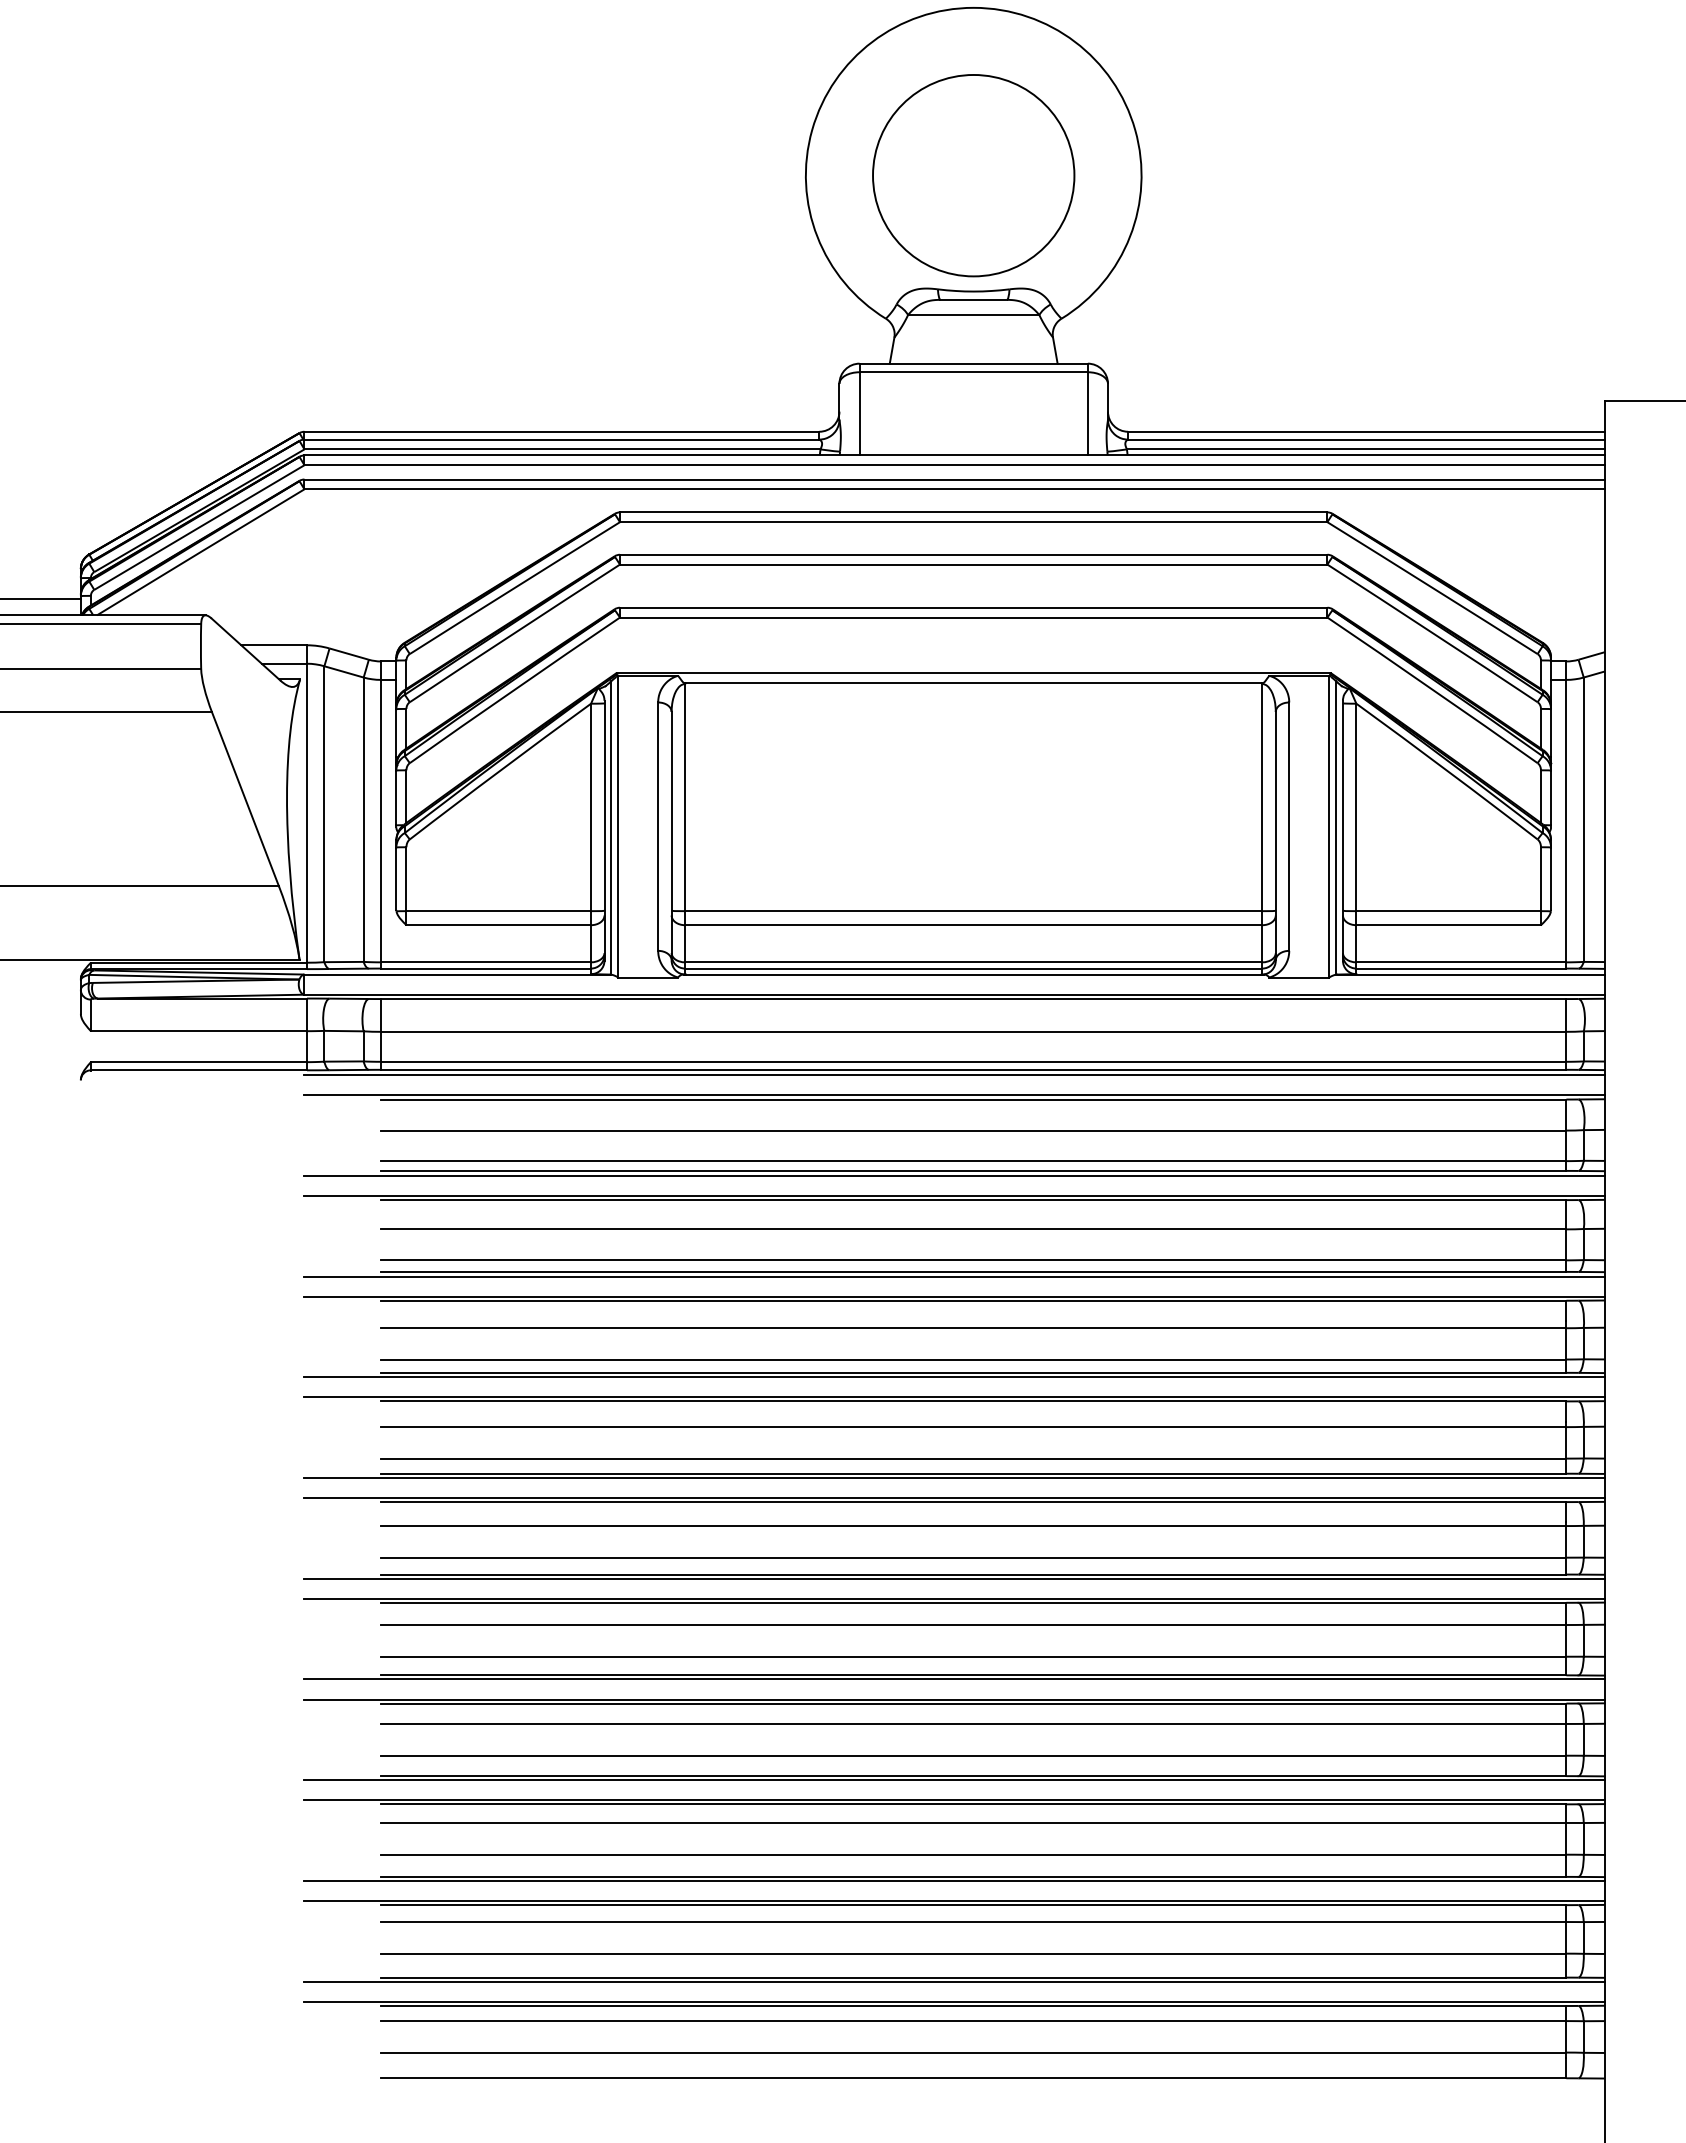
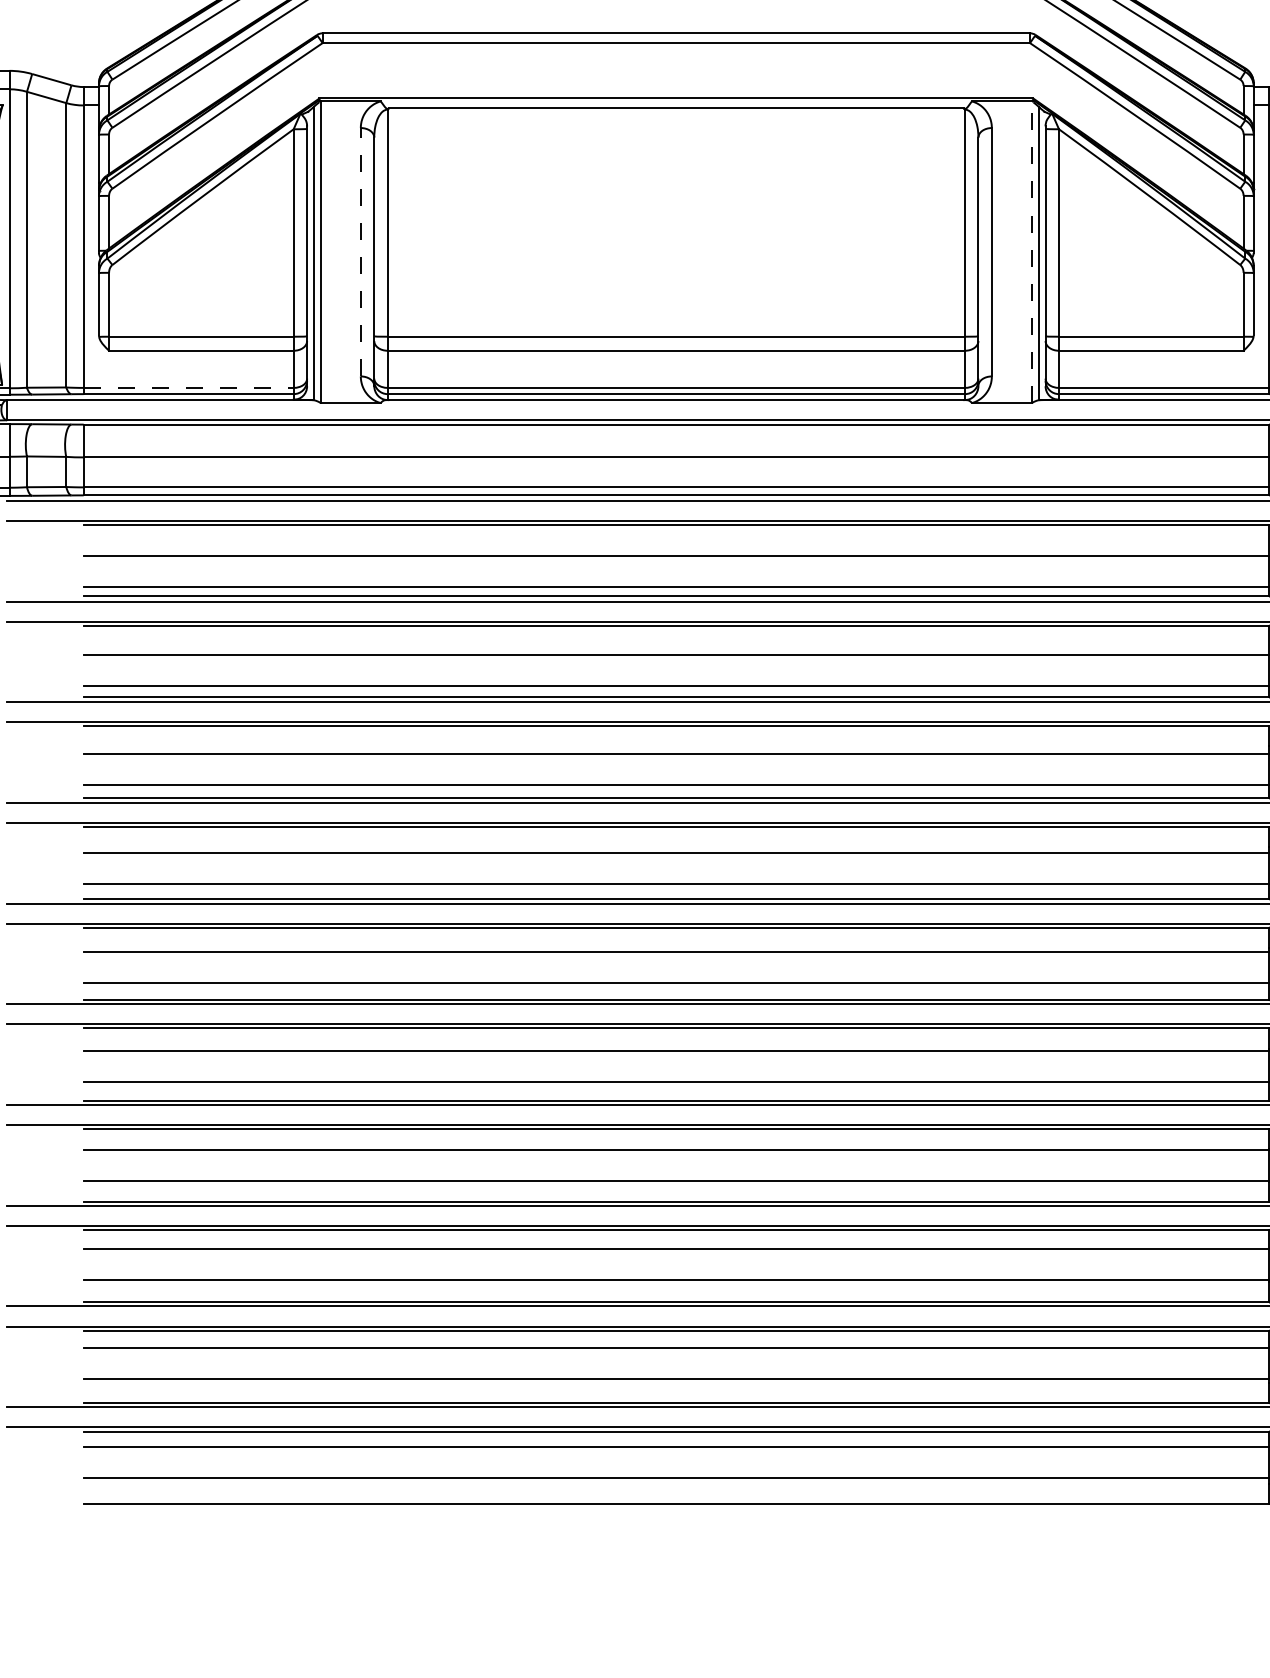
line: (658, 826) -> (361, 252), solid -> dashed
line: (1329, 826) -> (1032, 252), solid -> dashed
line: (486, 962) -> (189, 388), solid -> dashed

